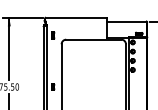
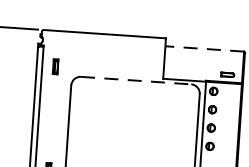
line: (126, 21) -> (203, 48), solid -> dashed
line: (93, 39) -> (135, 80), solid -> dashed

